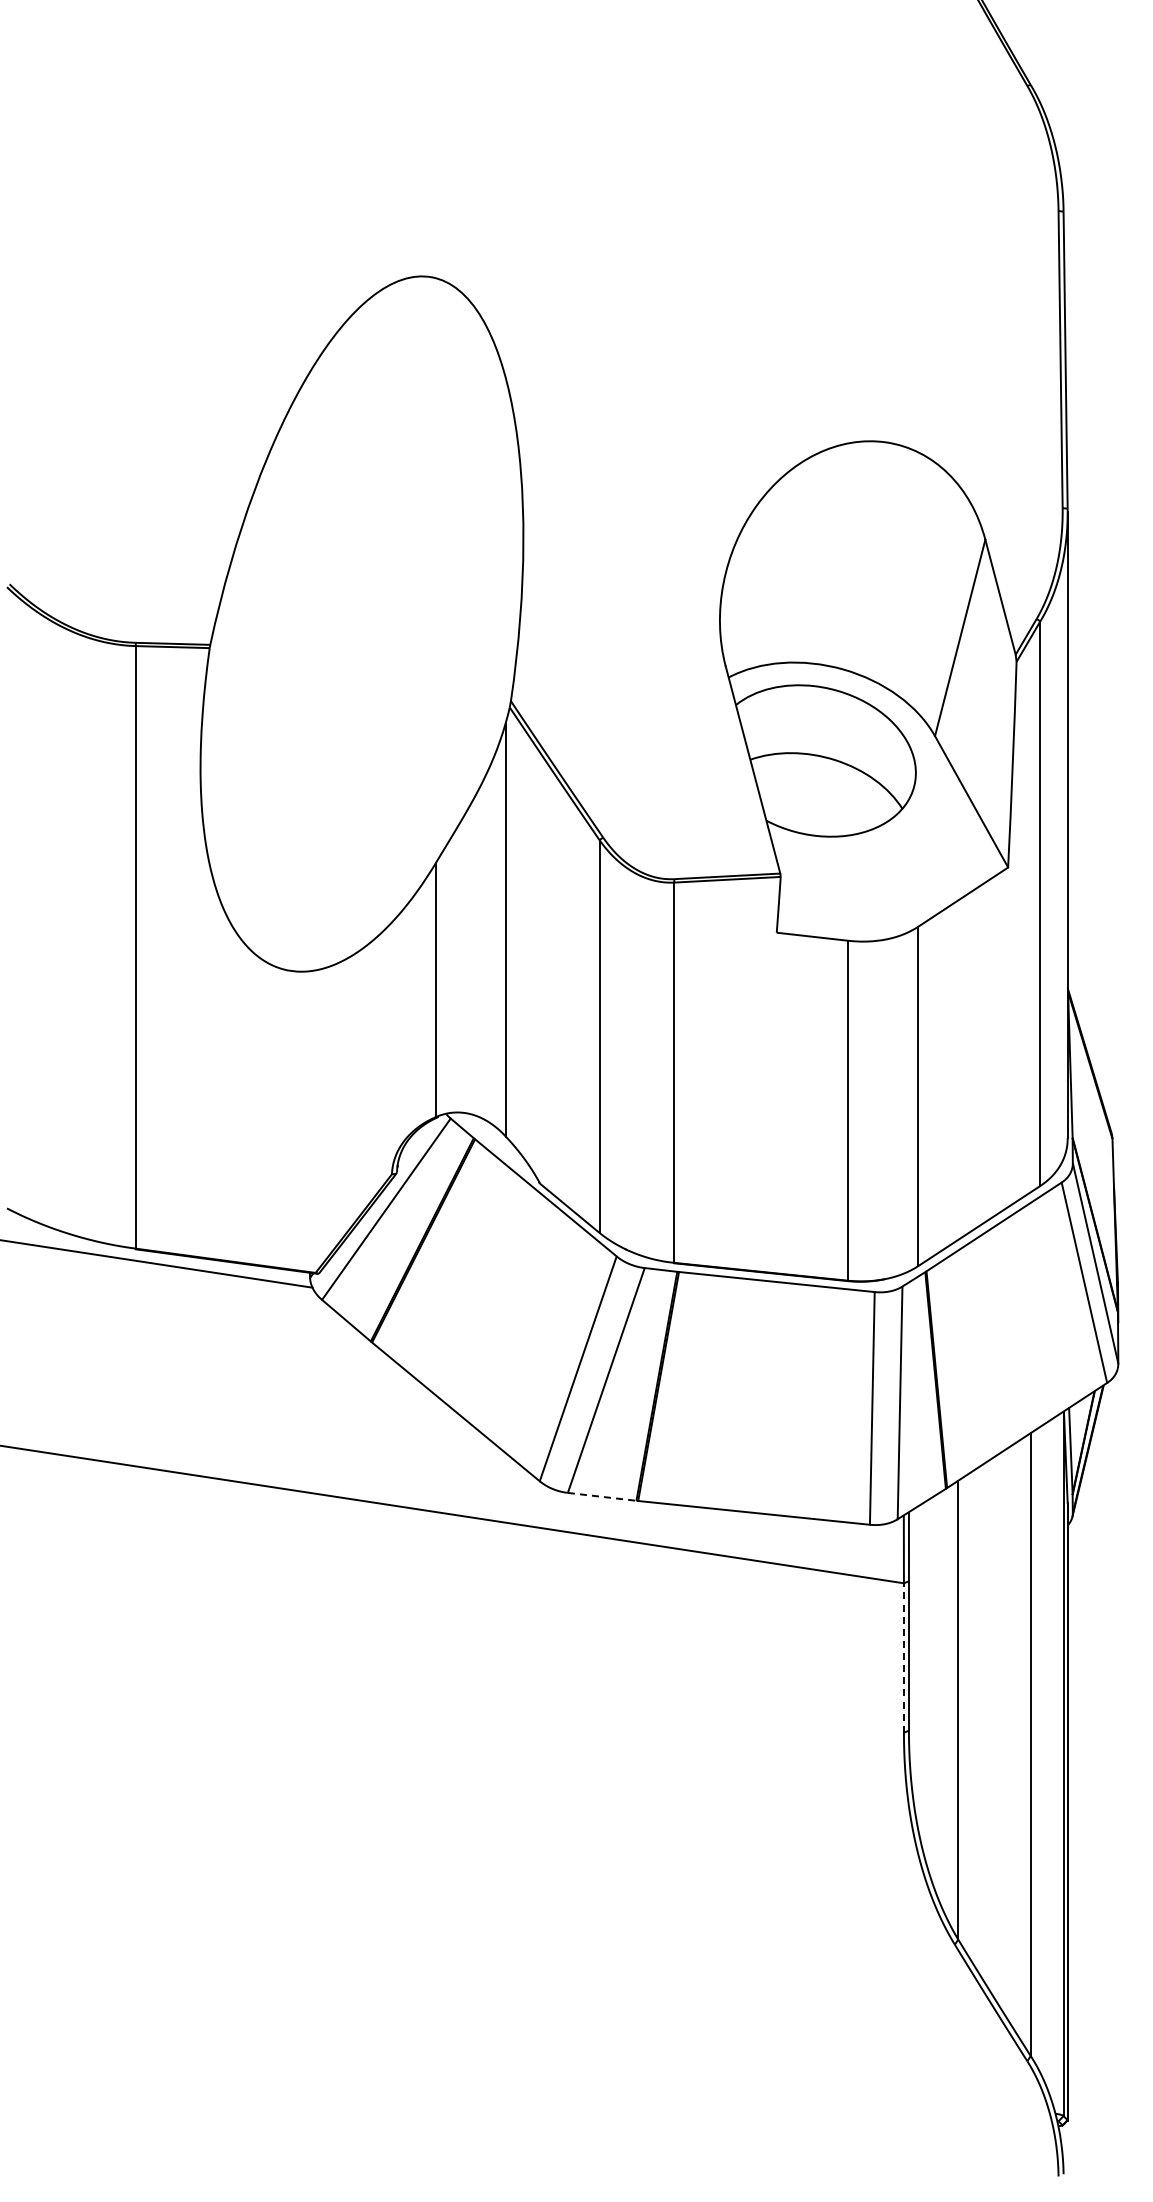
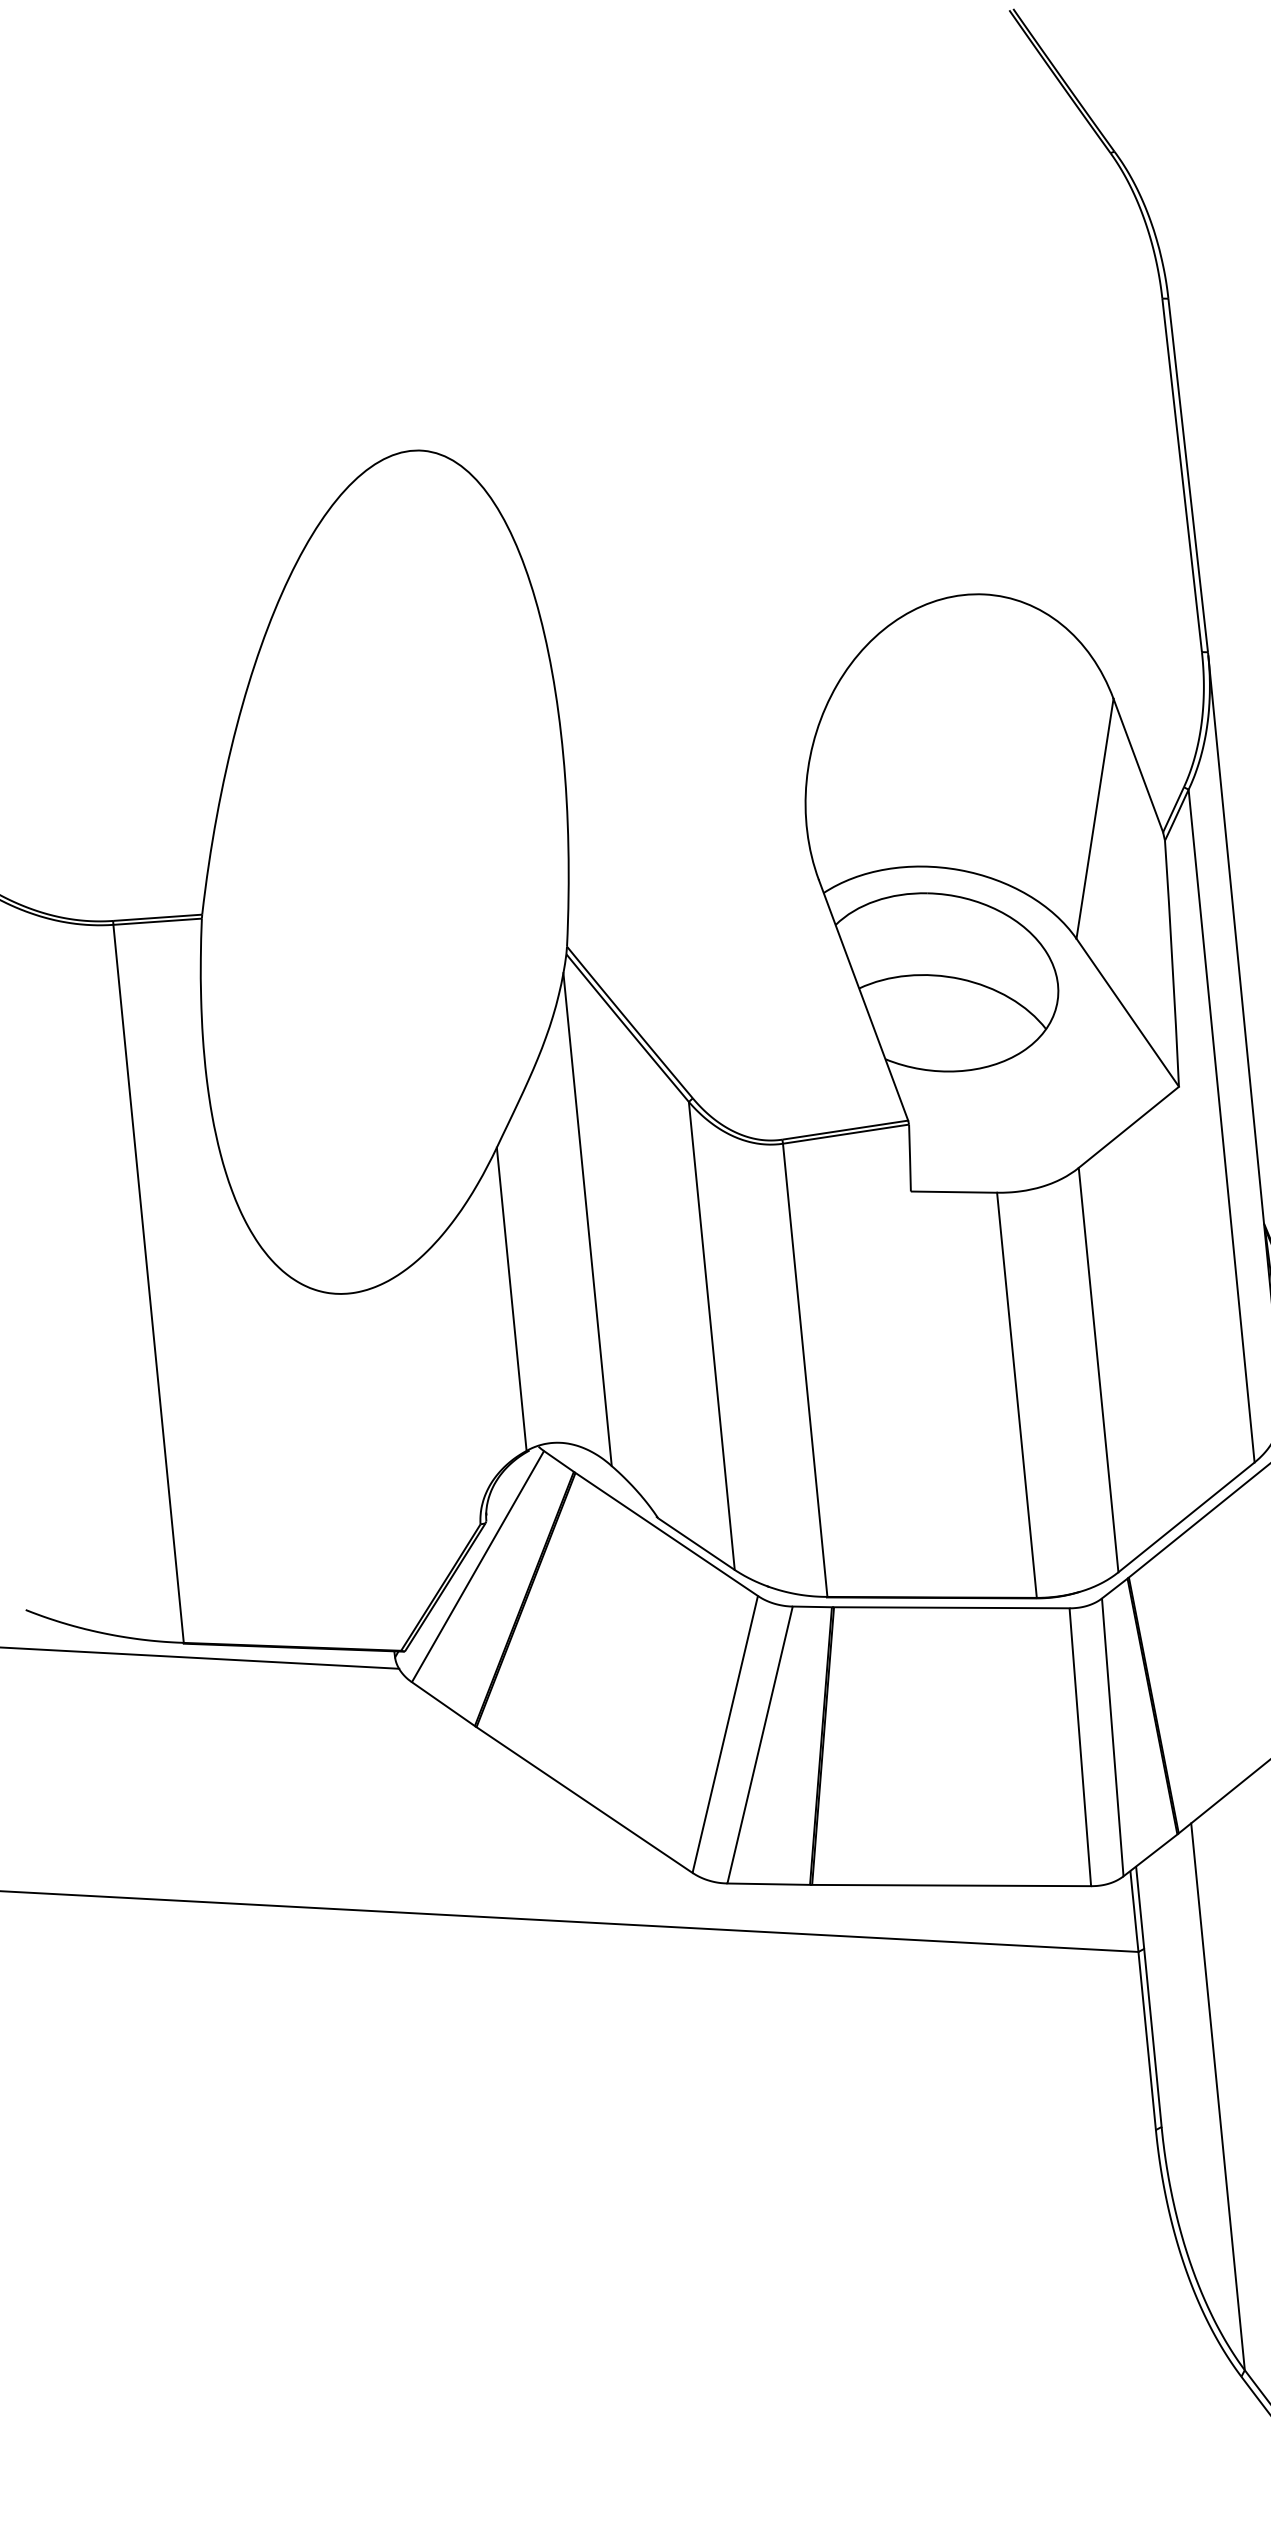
line: (602, 1496) -> (769, 1883), dashed -> solid
line: (903, 1658) -> (1146, 2041), dashed -> solid

